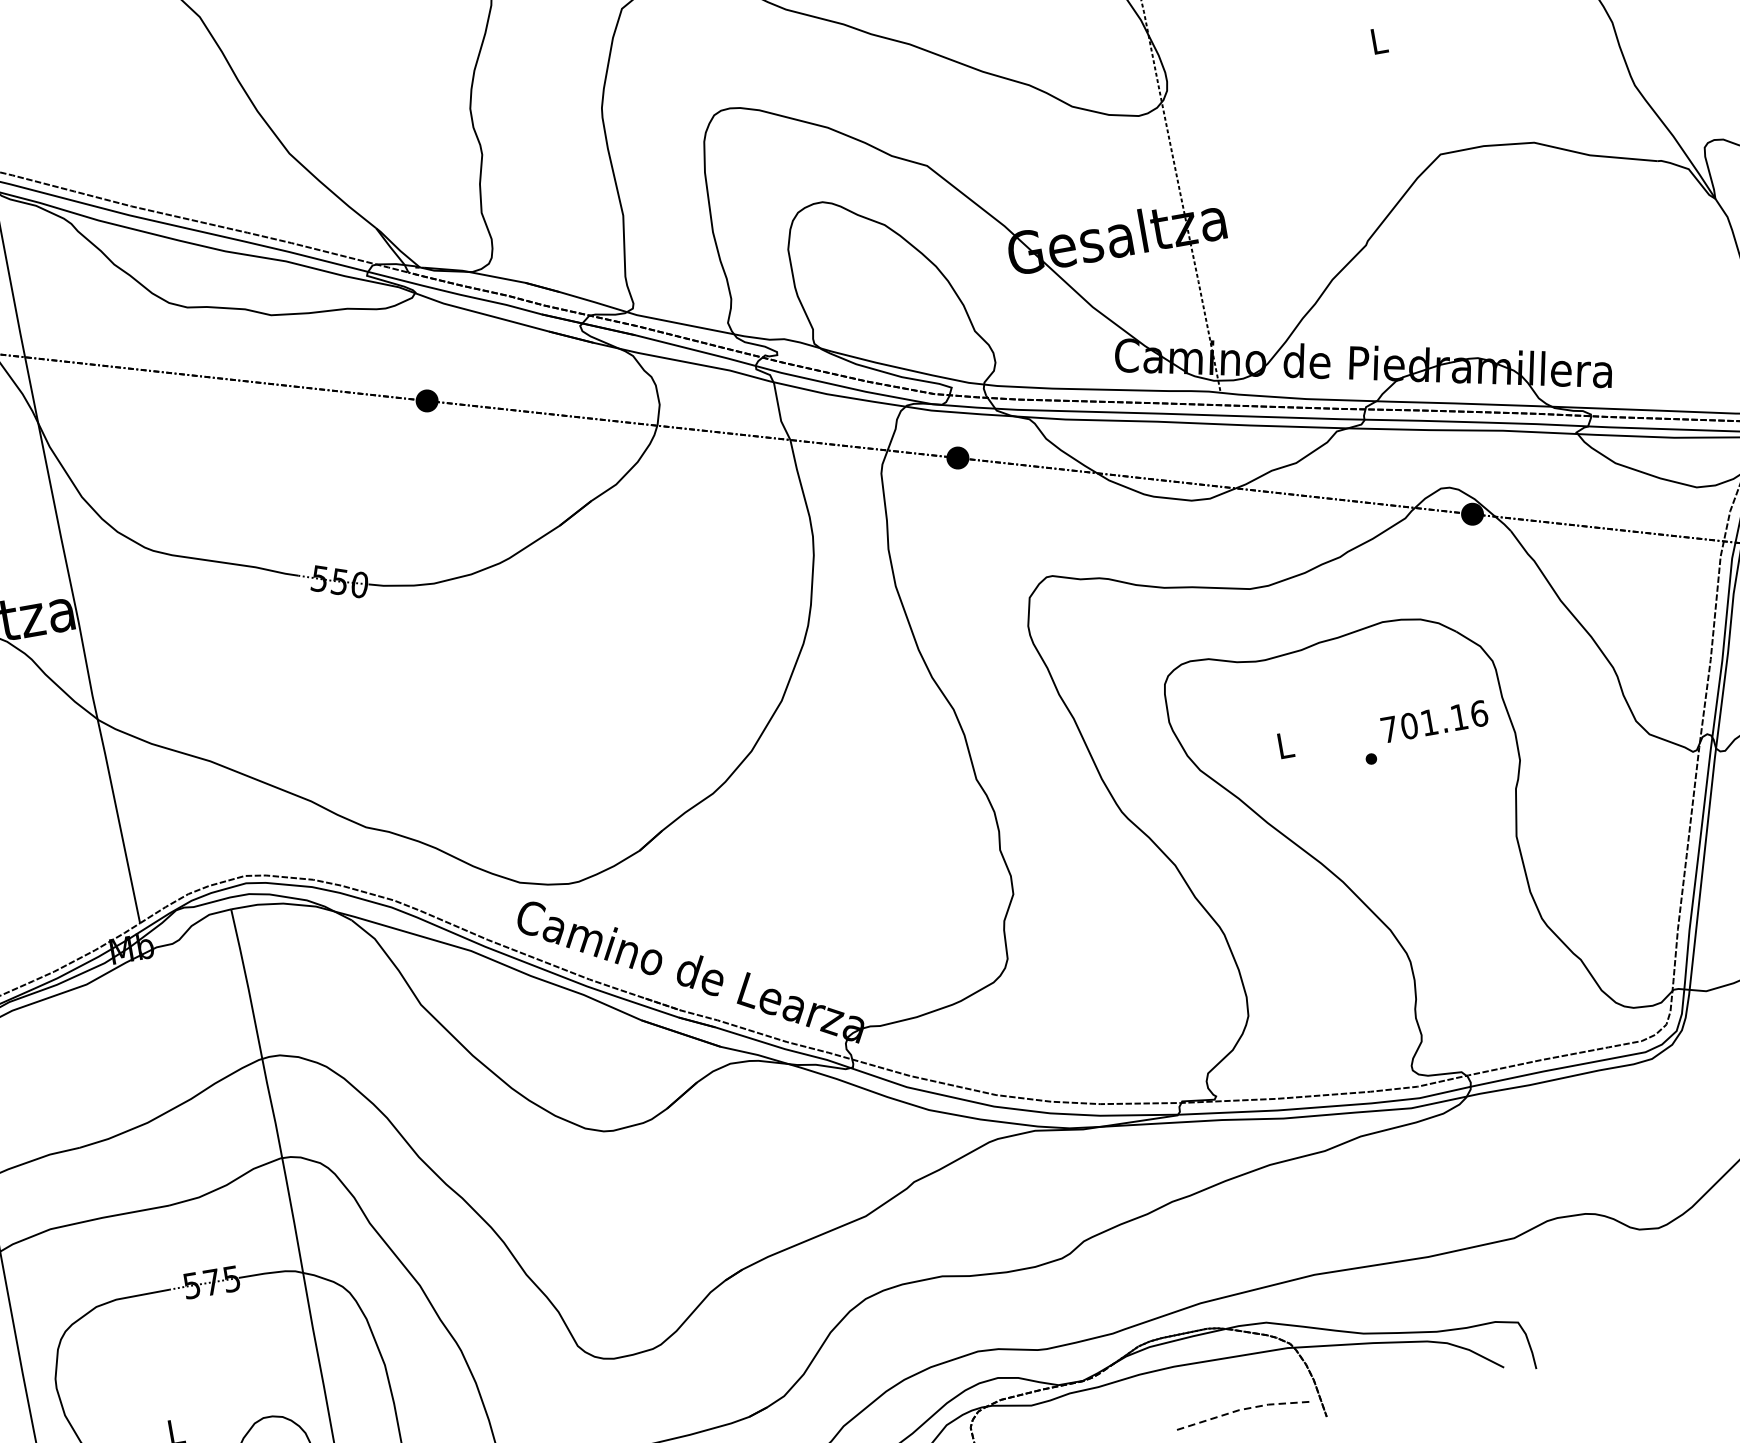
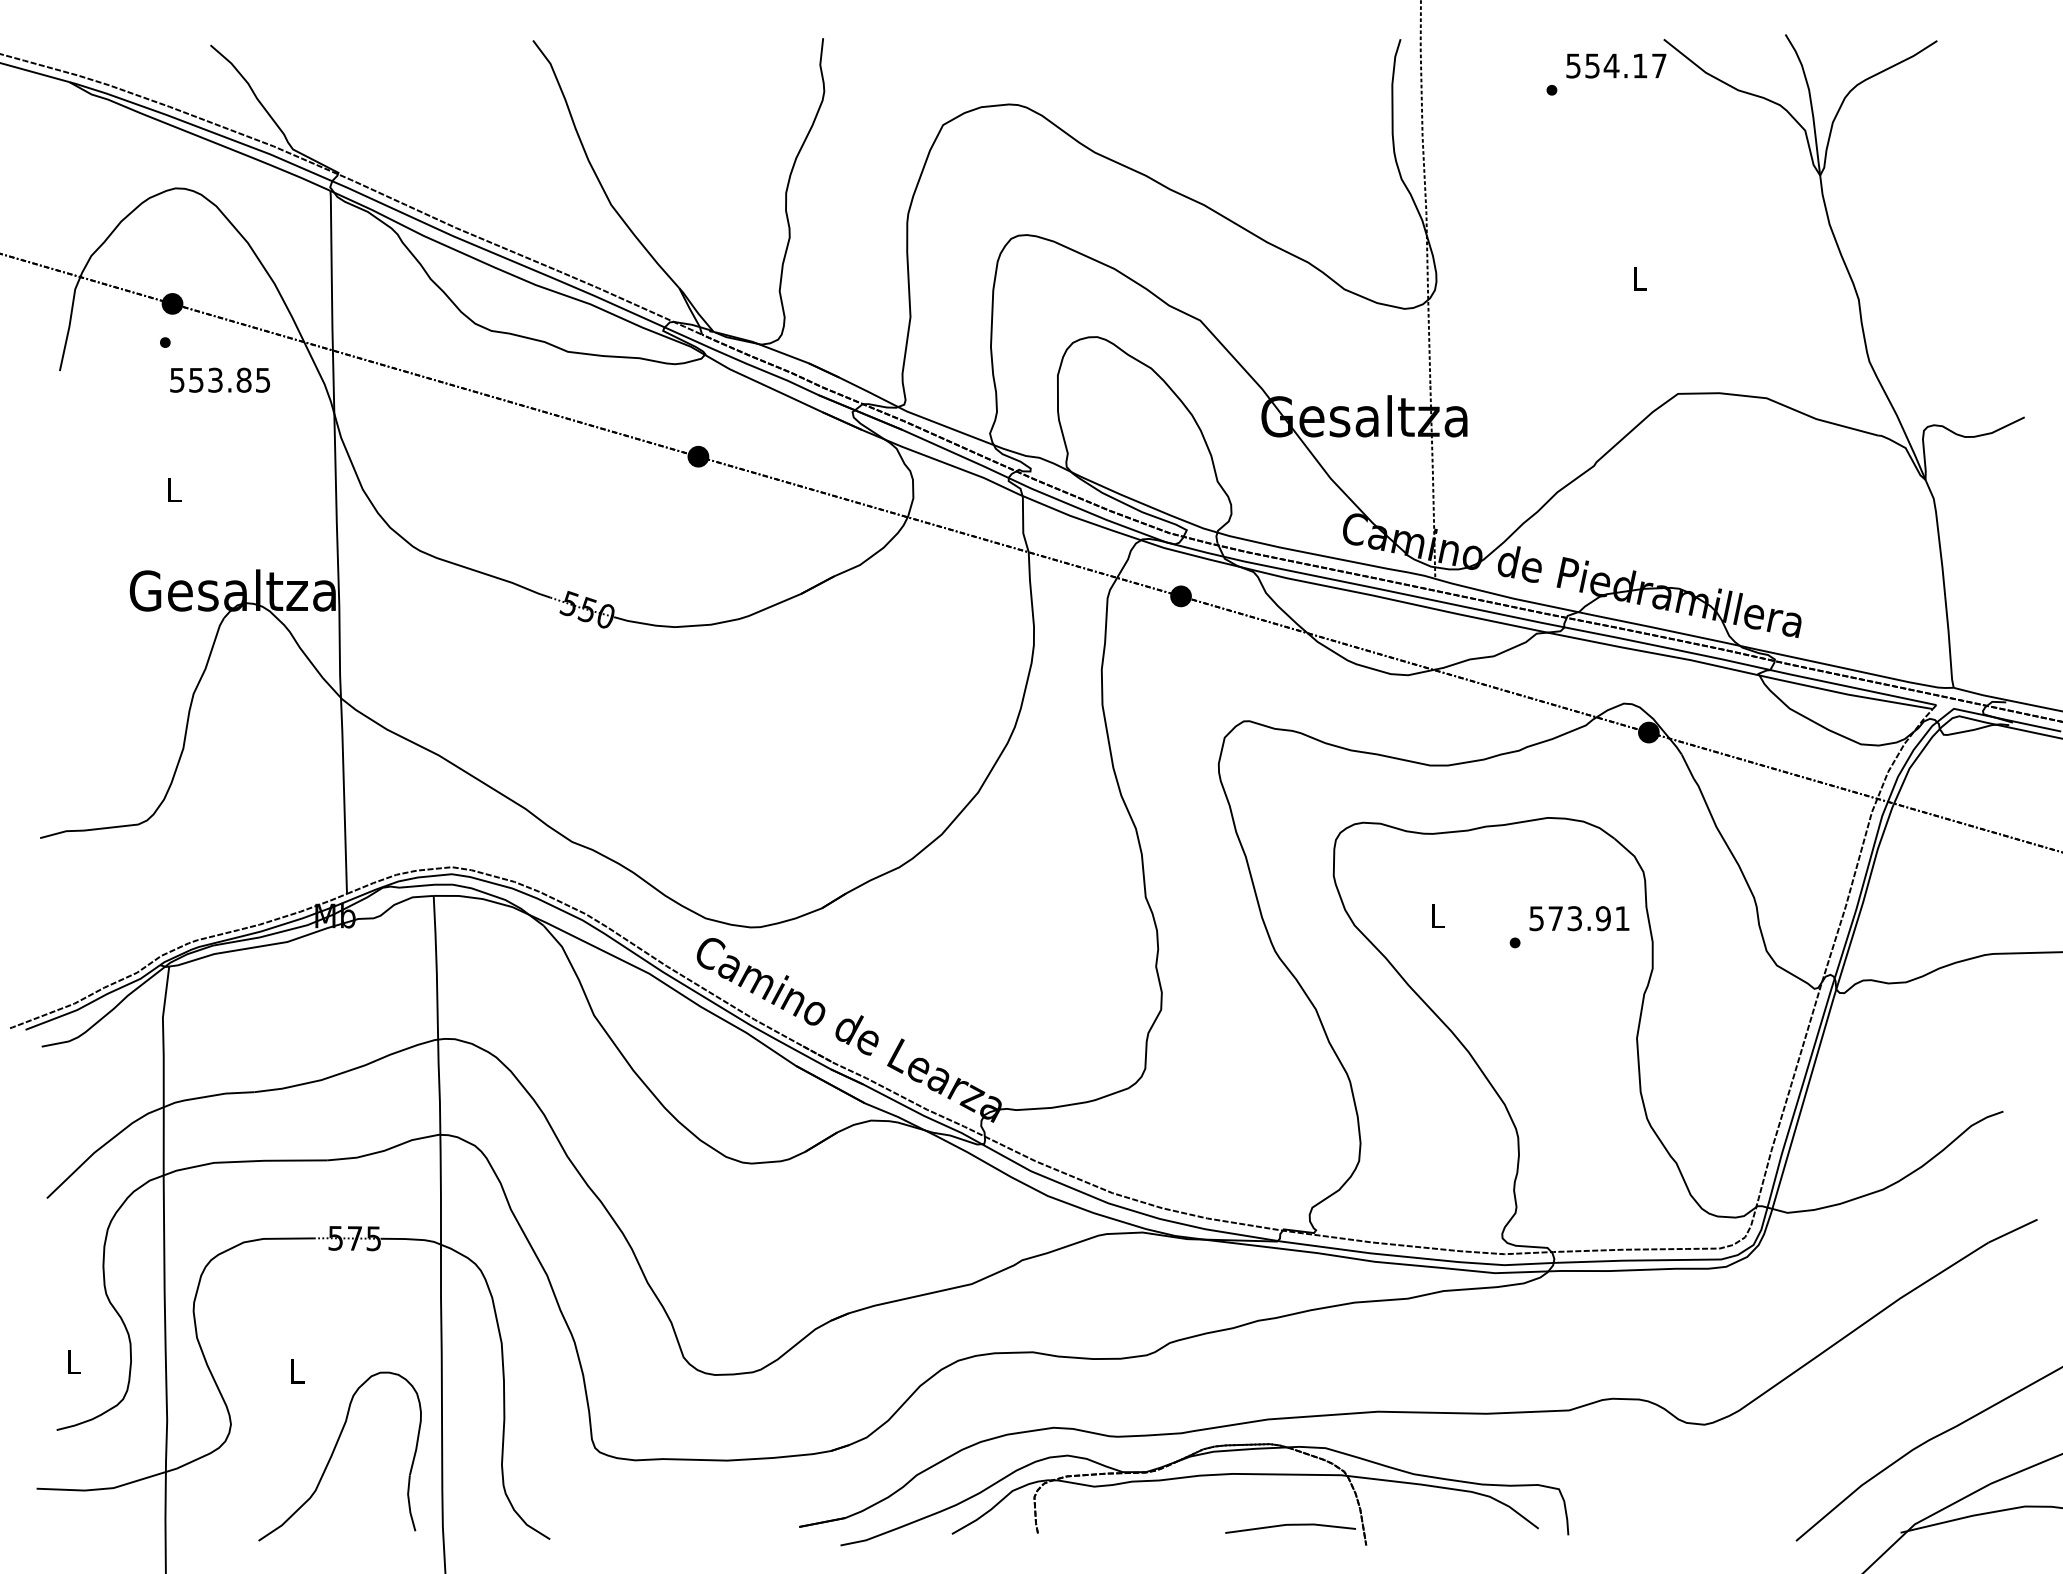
text: (1434, 721) -> (1579, 918), 701.16 -> 573.91
line: (1244, 1408) -> (1291, 1524), dashed -> solid

